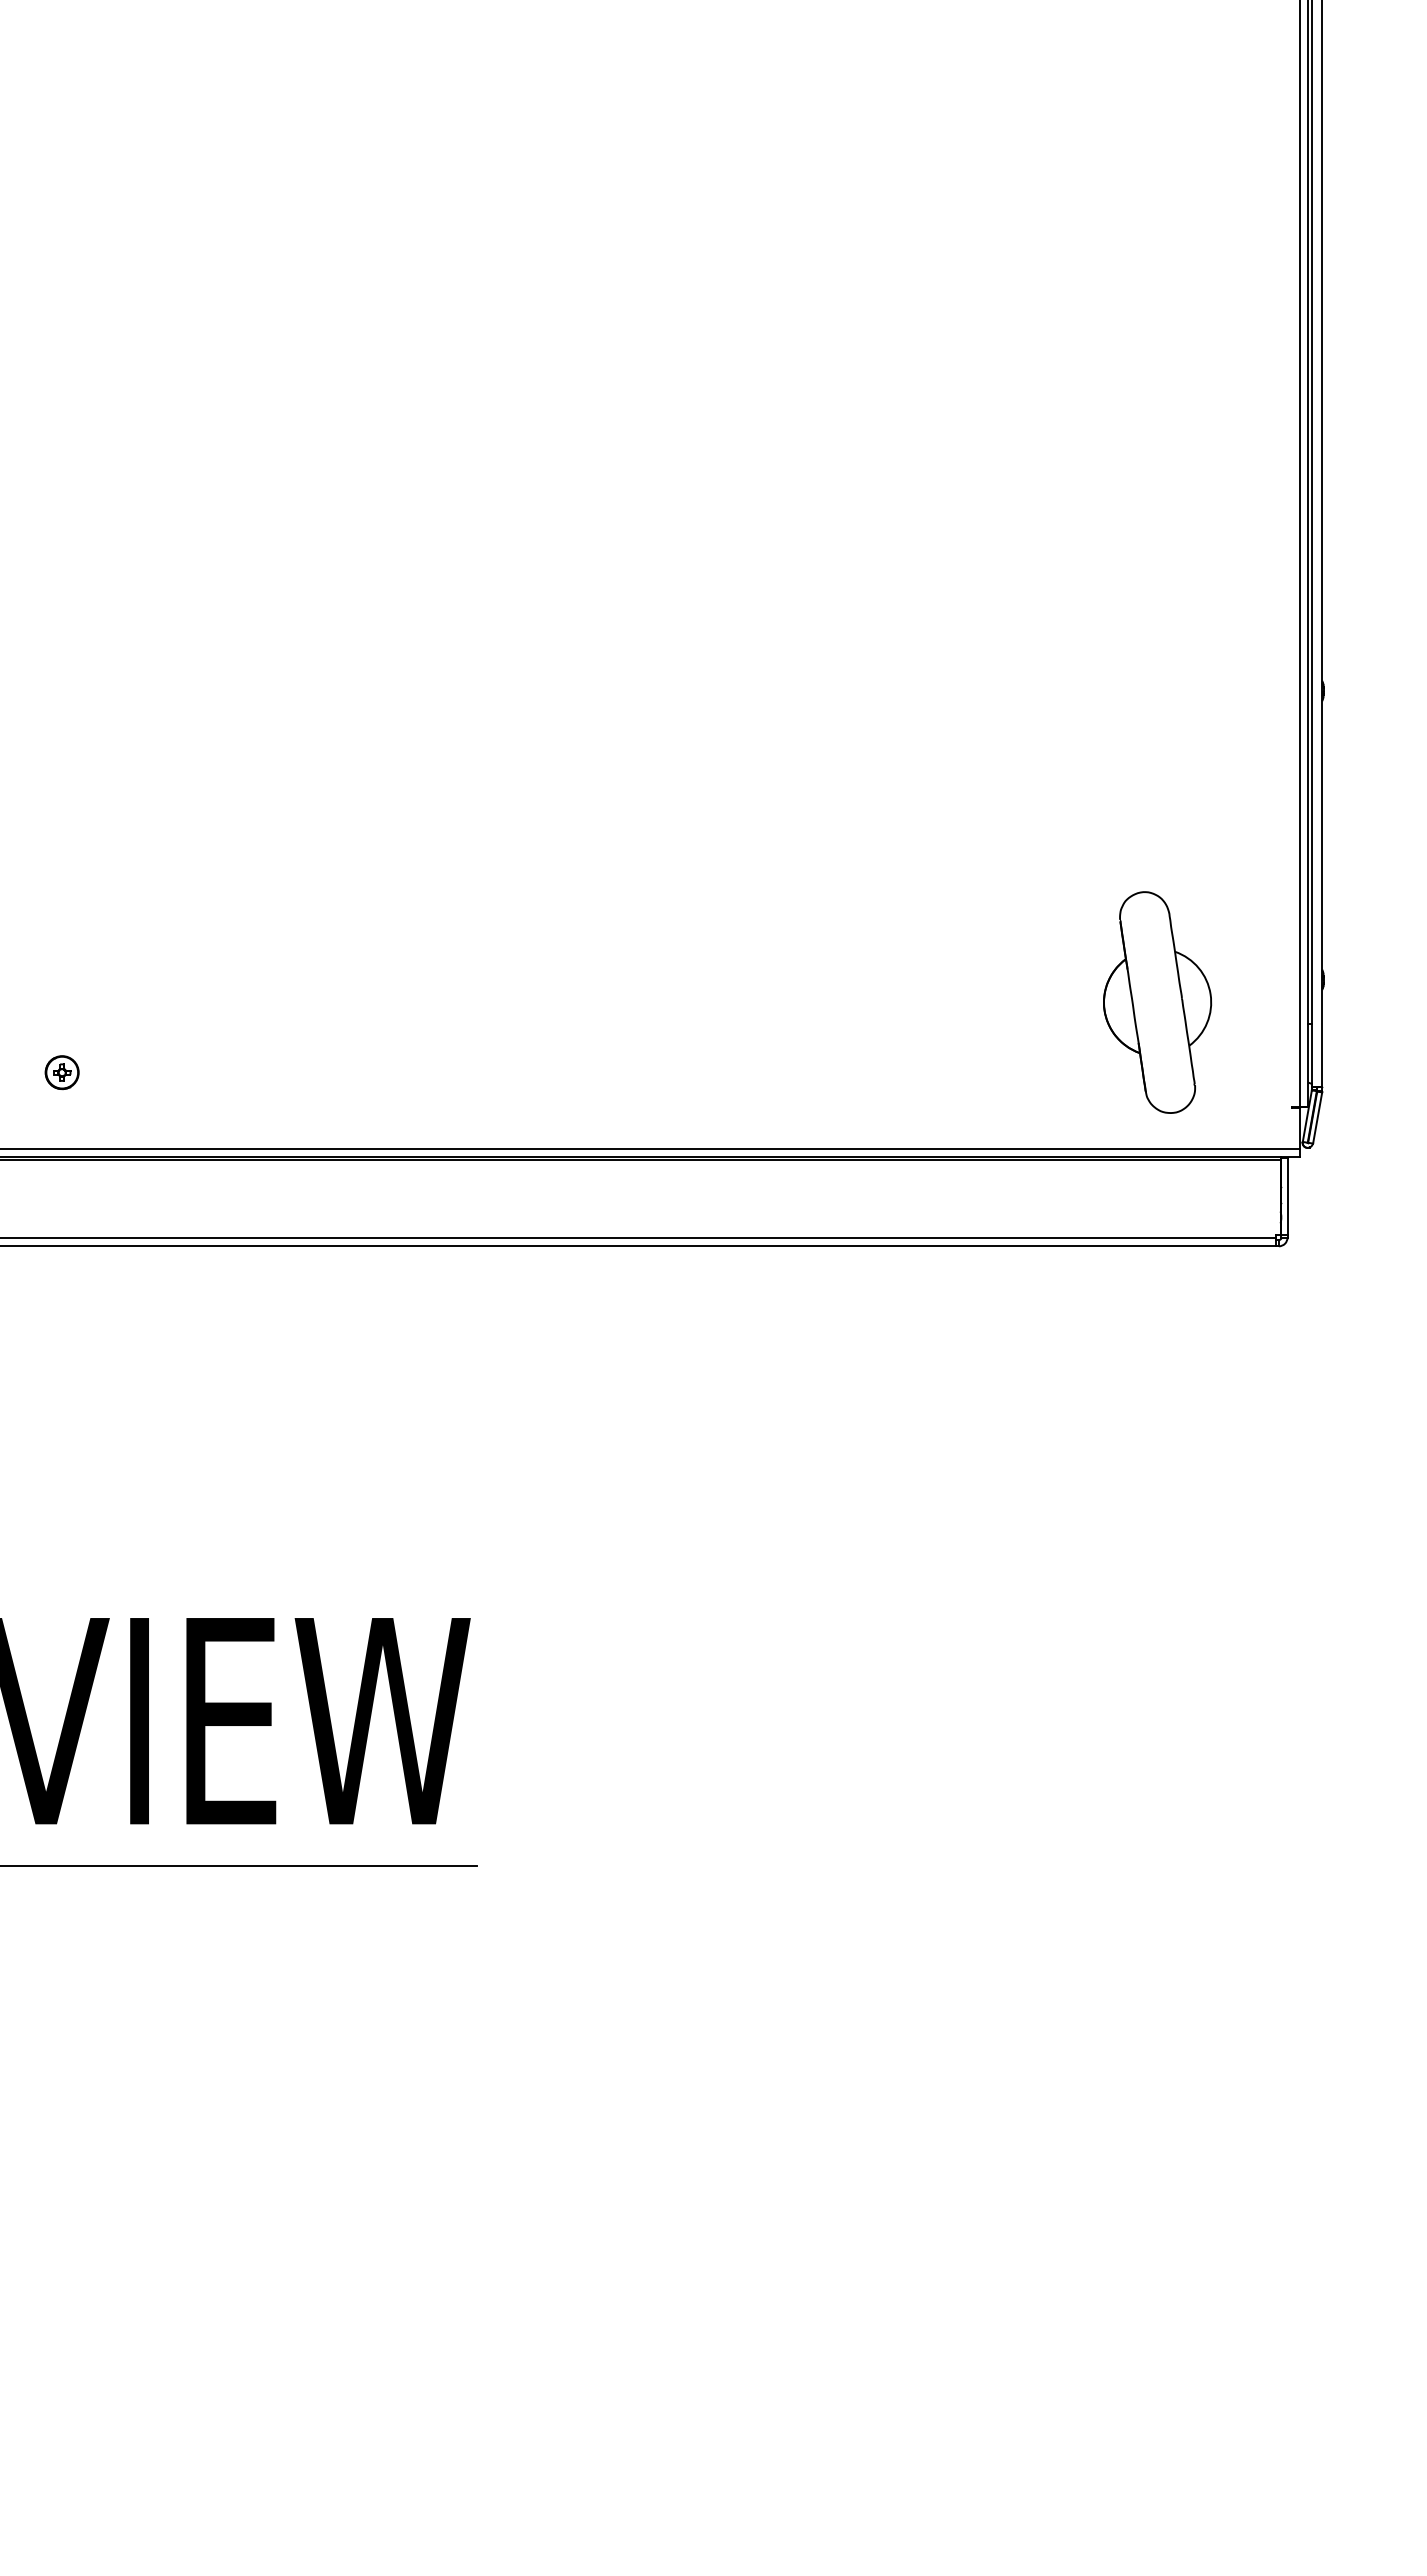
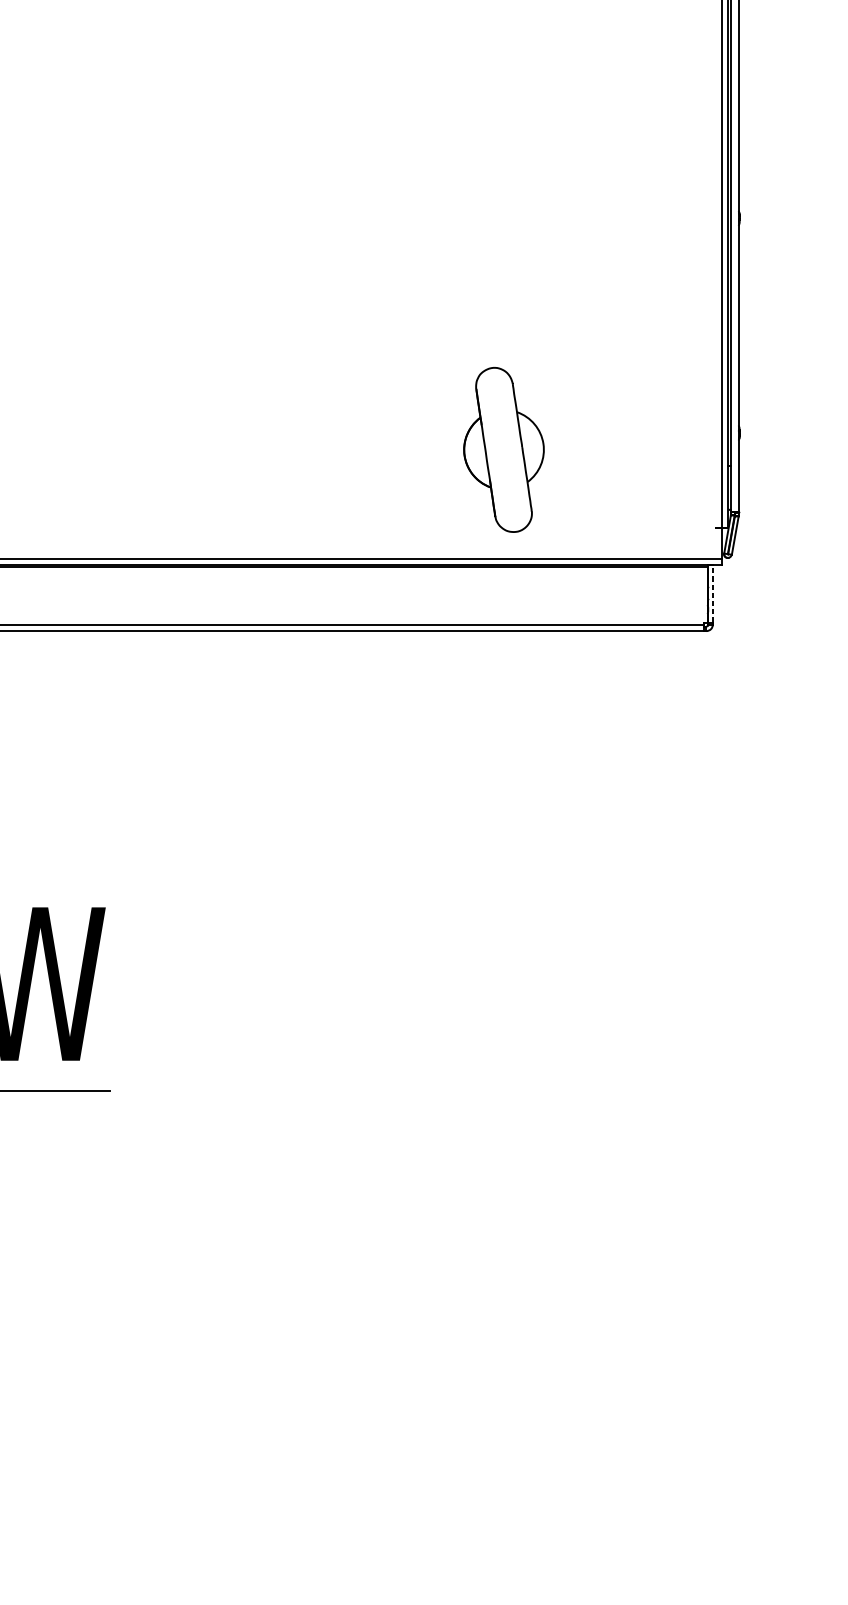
part: (1157, 1002) -> (503, 449), moved
line: (1287, 1196) -> (712, 594), solid -> dashed

